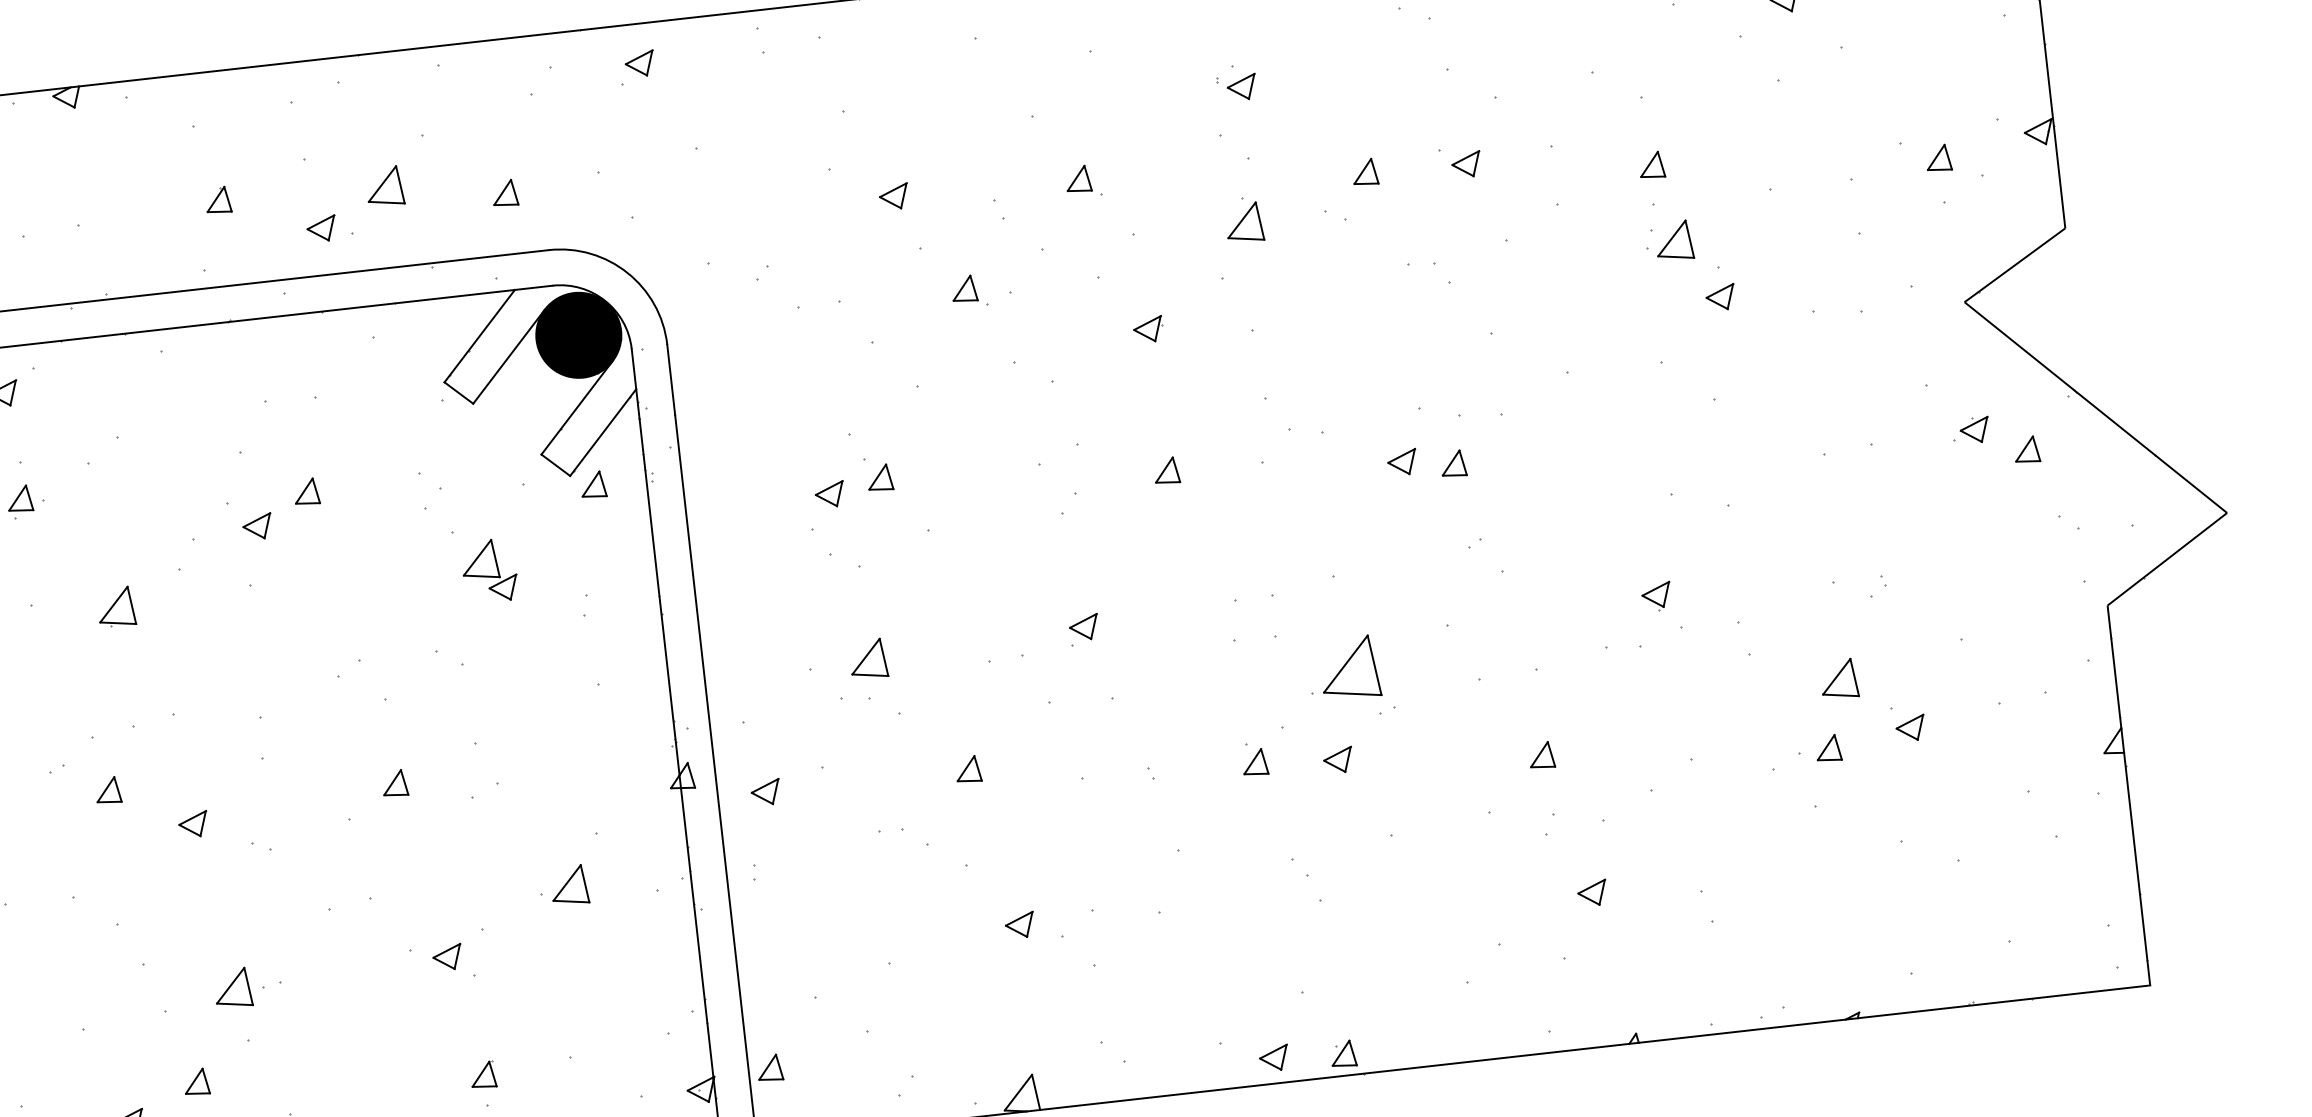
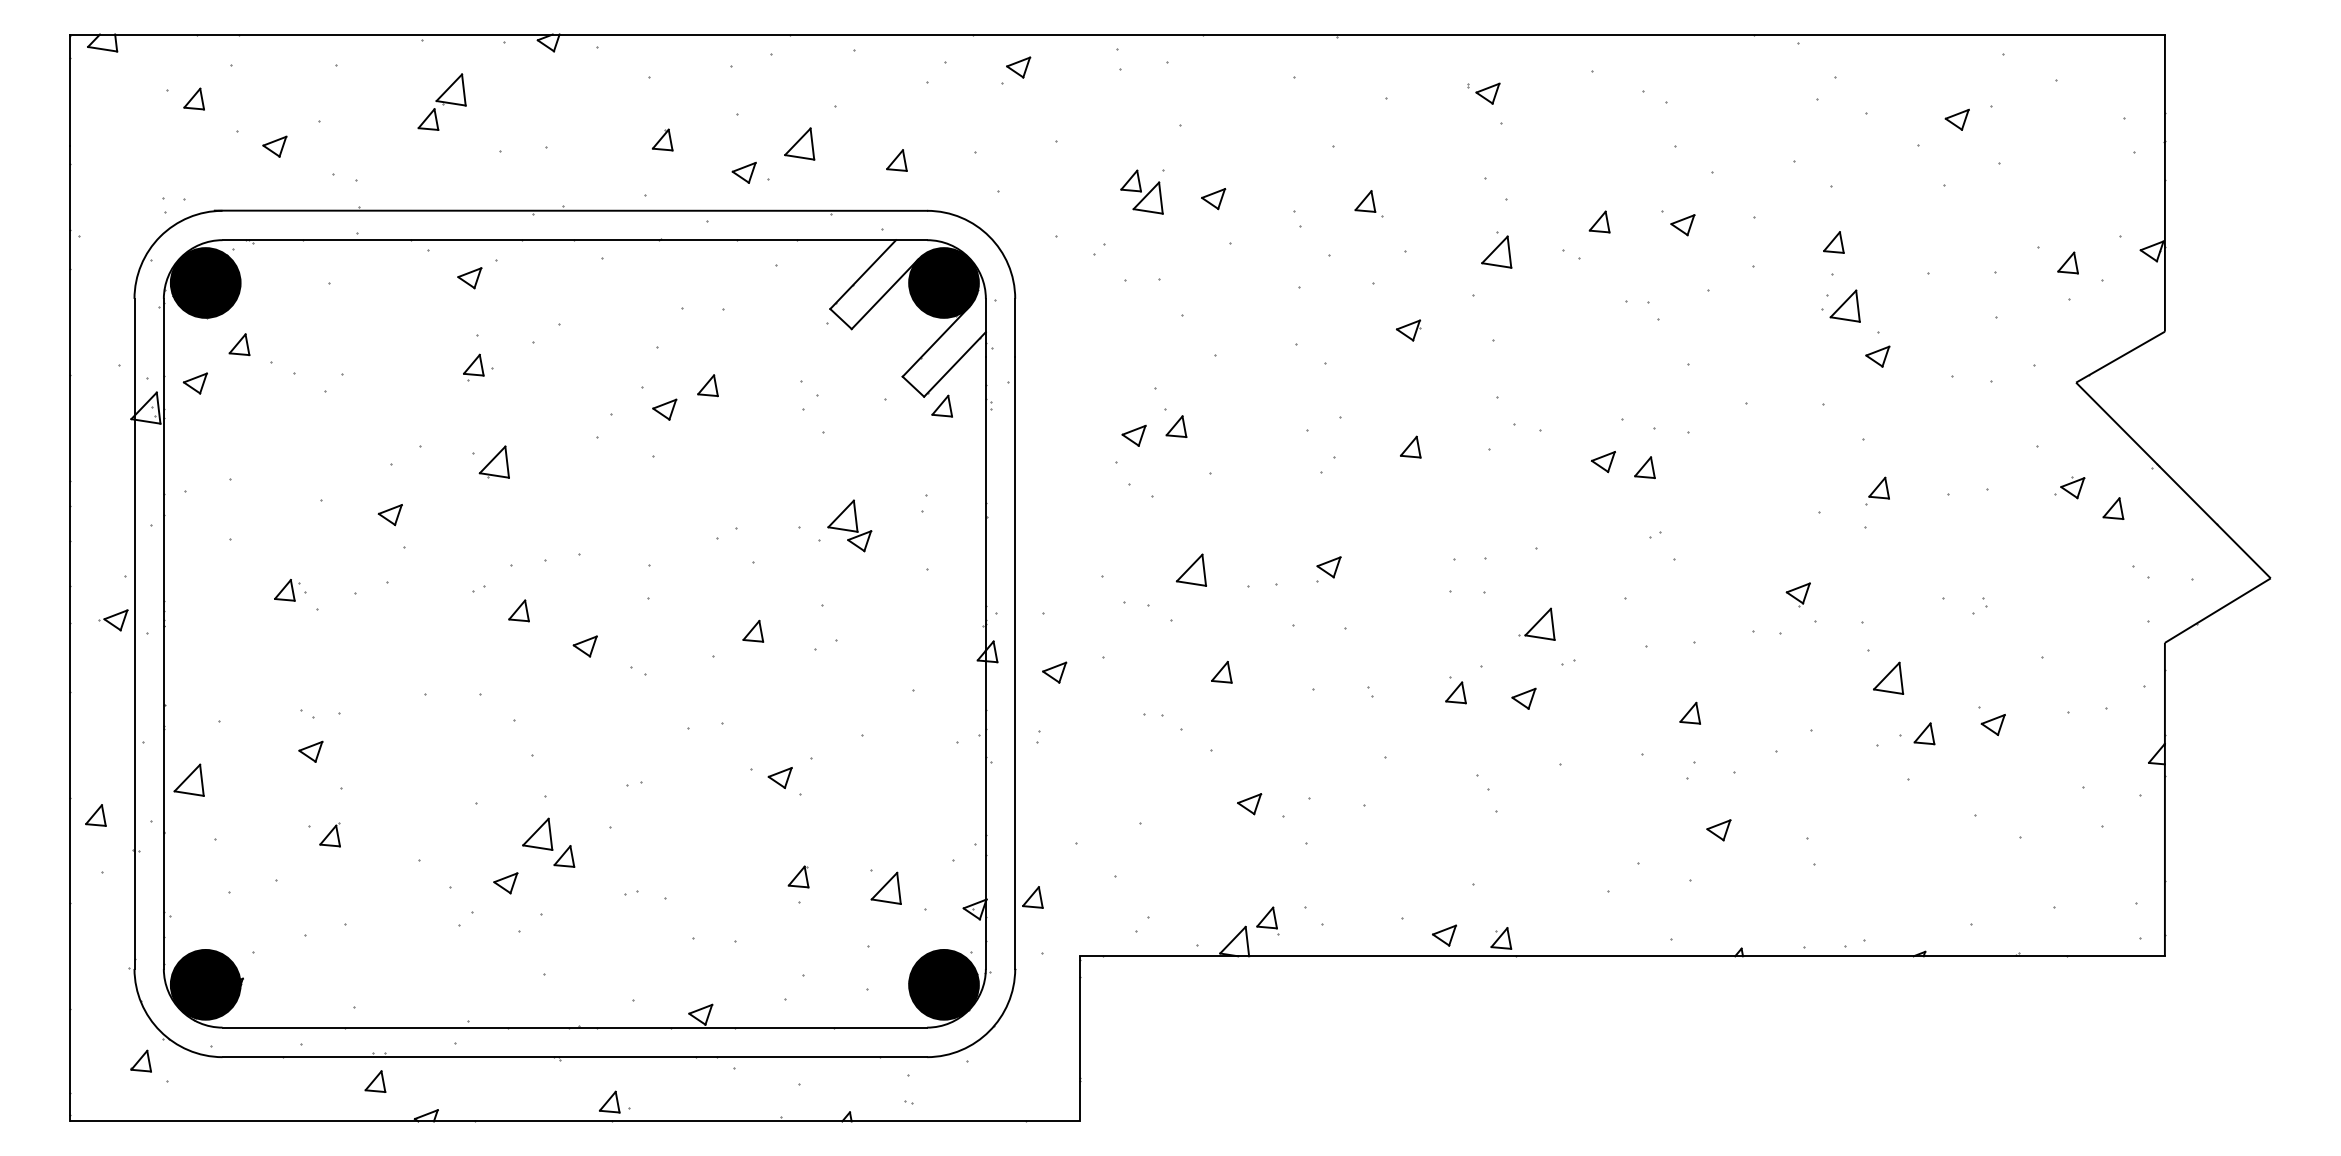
part: (1236, 87) -> (1483, 93), moved
part: (805, 197) -> (1141, 191), added
part: (968, 291) -> (1265, 282), removed
part: (1738, 459) -> (1877, 490), added
part: (489, 570) -> (849, 525), moved
part: (115, 606) -> (493, 461), moved
part: (867, 658) -> (1190, 569), moved
part: (1343, 667) -> (1536, 623), size x0.62
part: (1839, 678) -> (1888, 677), moved
part: (568, 884) -> (885, 887), moved
part: (232, 987) -> (537, 833), moved
part: (1057, 1064) -> (1267, 920), added

